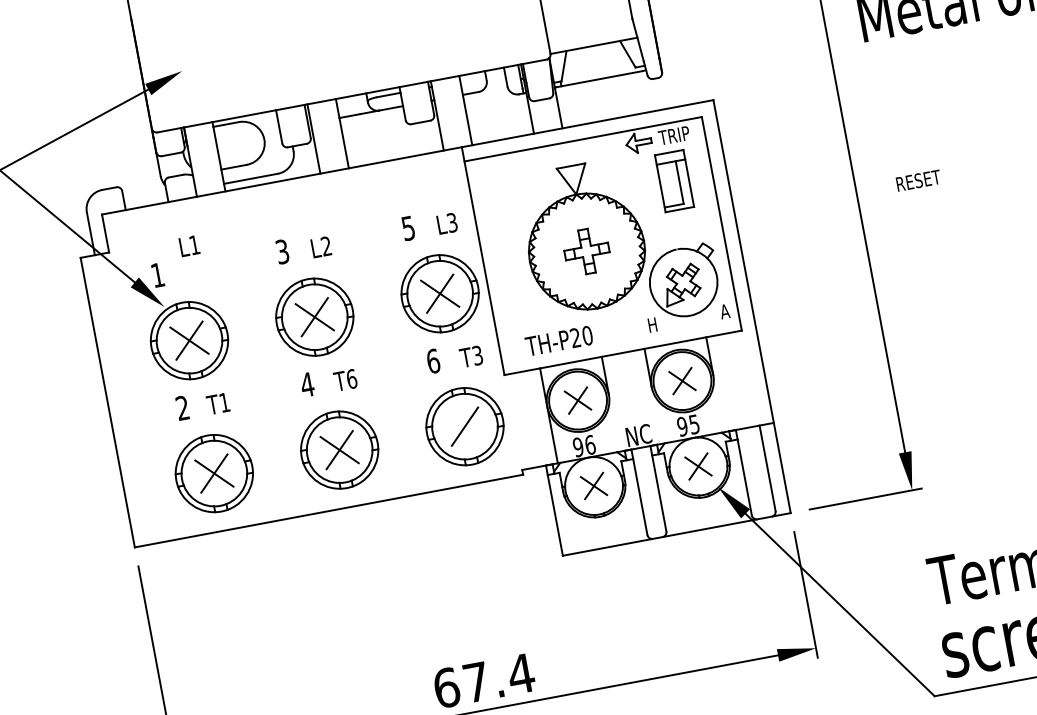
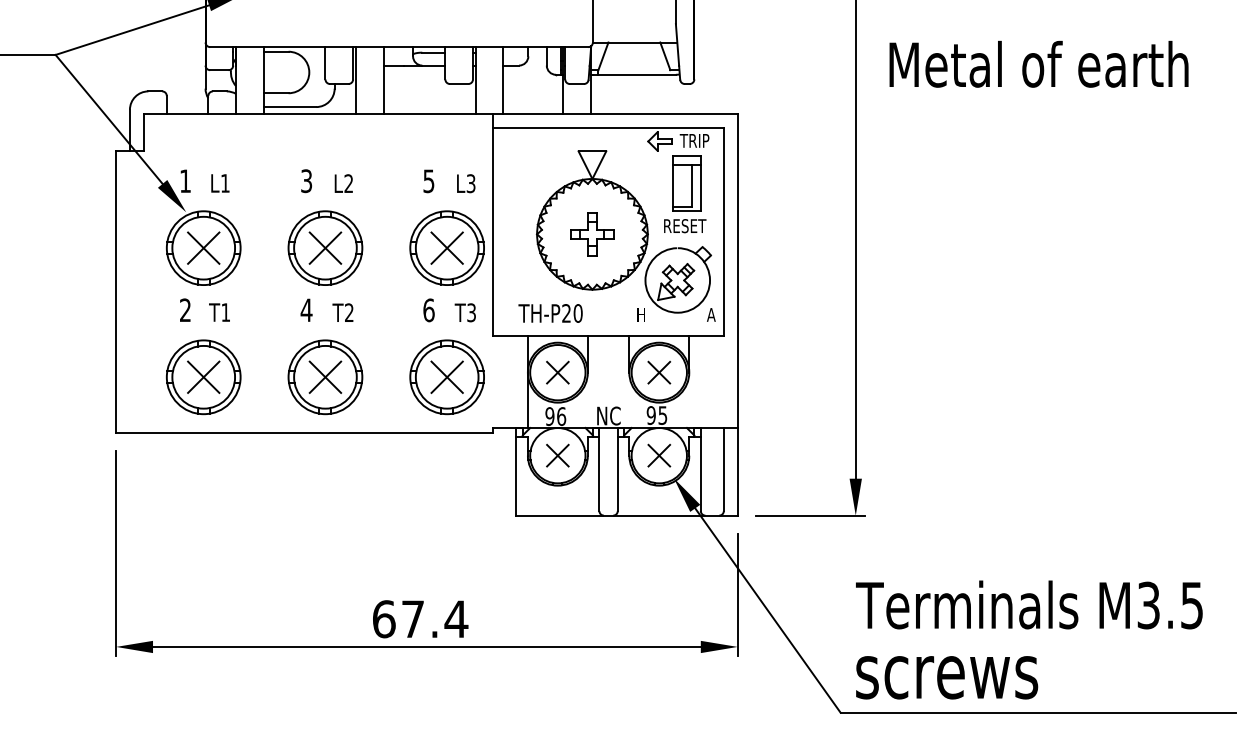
text: (919, 181) -> (685, 226), moved
text: (189, 246) -> (220, 183), moved
text: (351, 378) -> (349, 312), T6 -> T2
line: (464, 425) -> (446, 376), added

